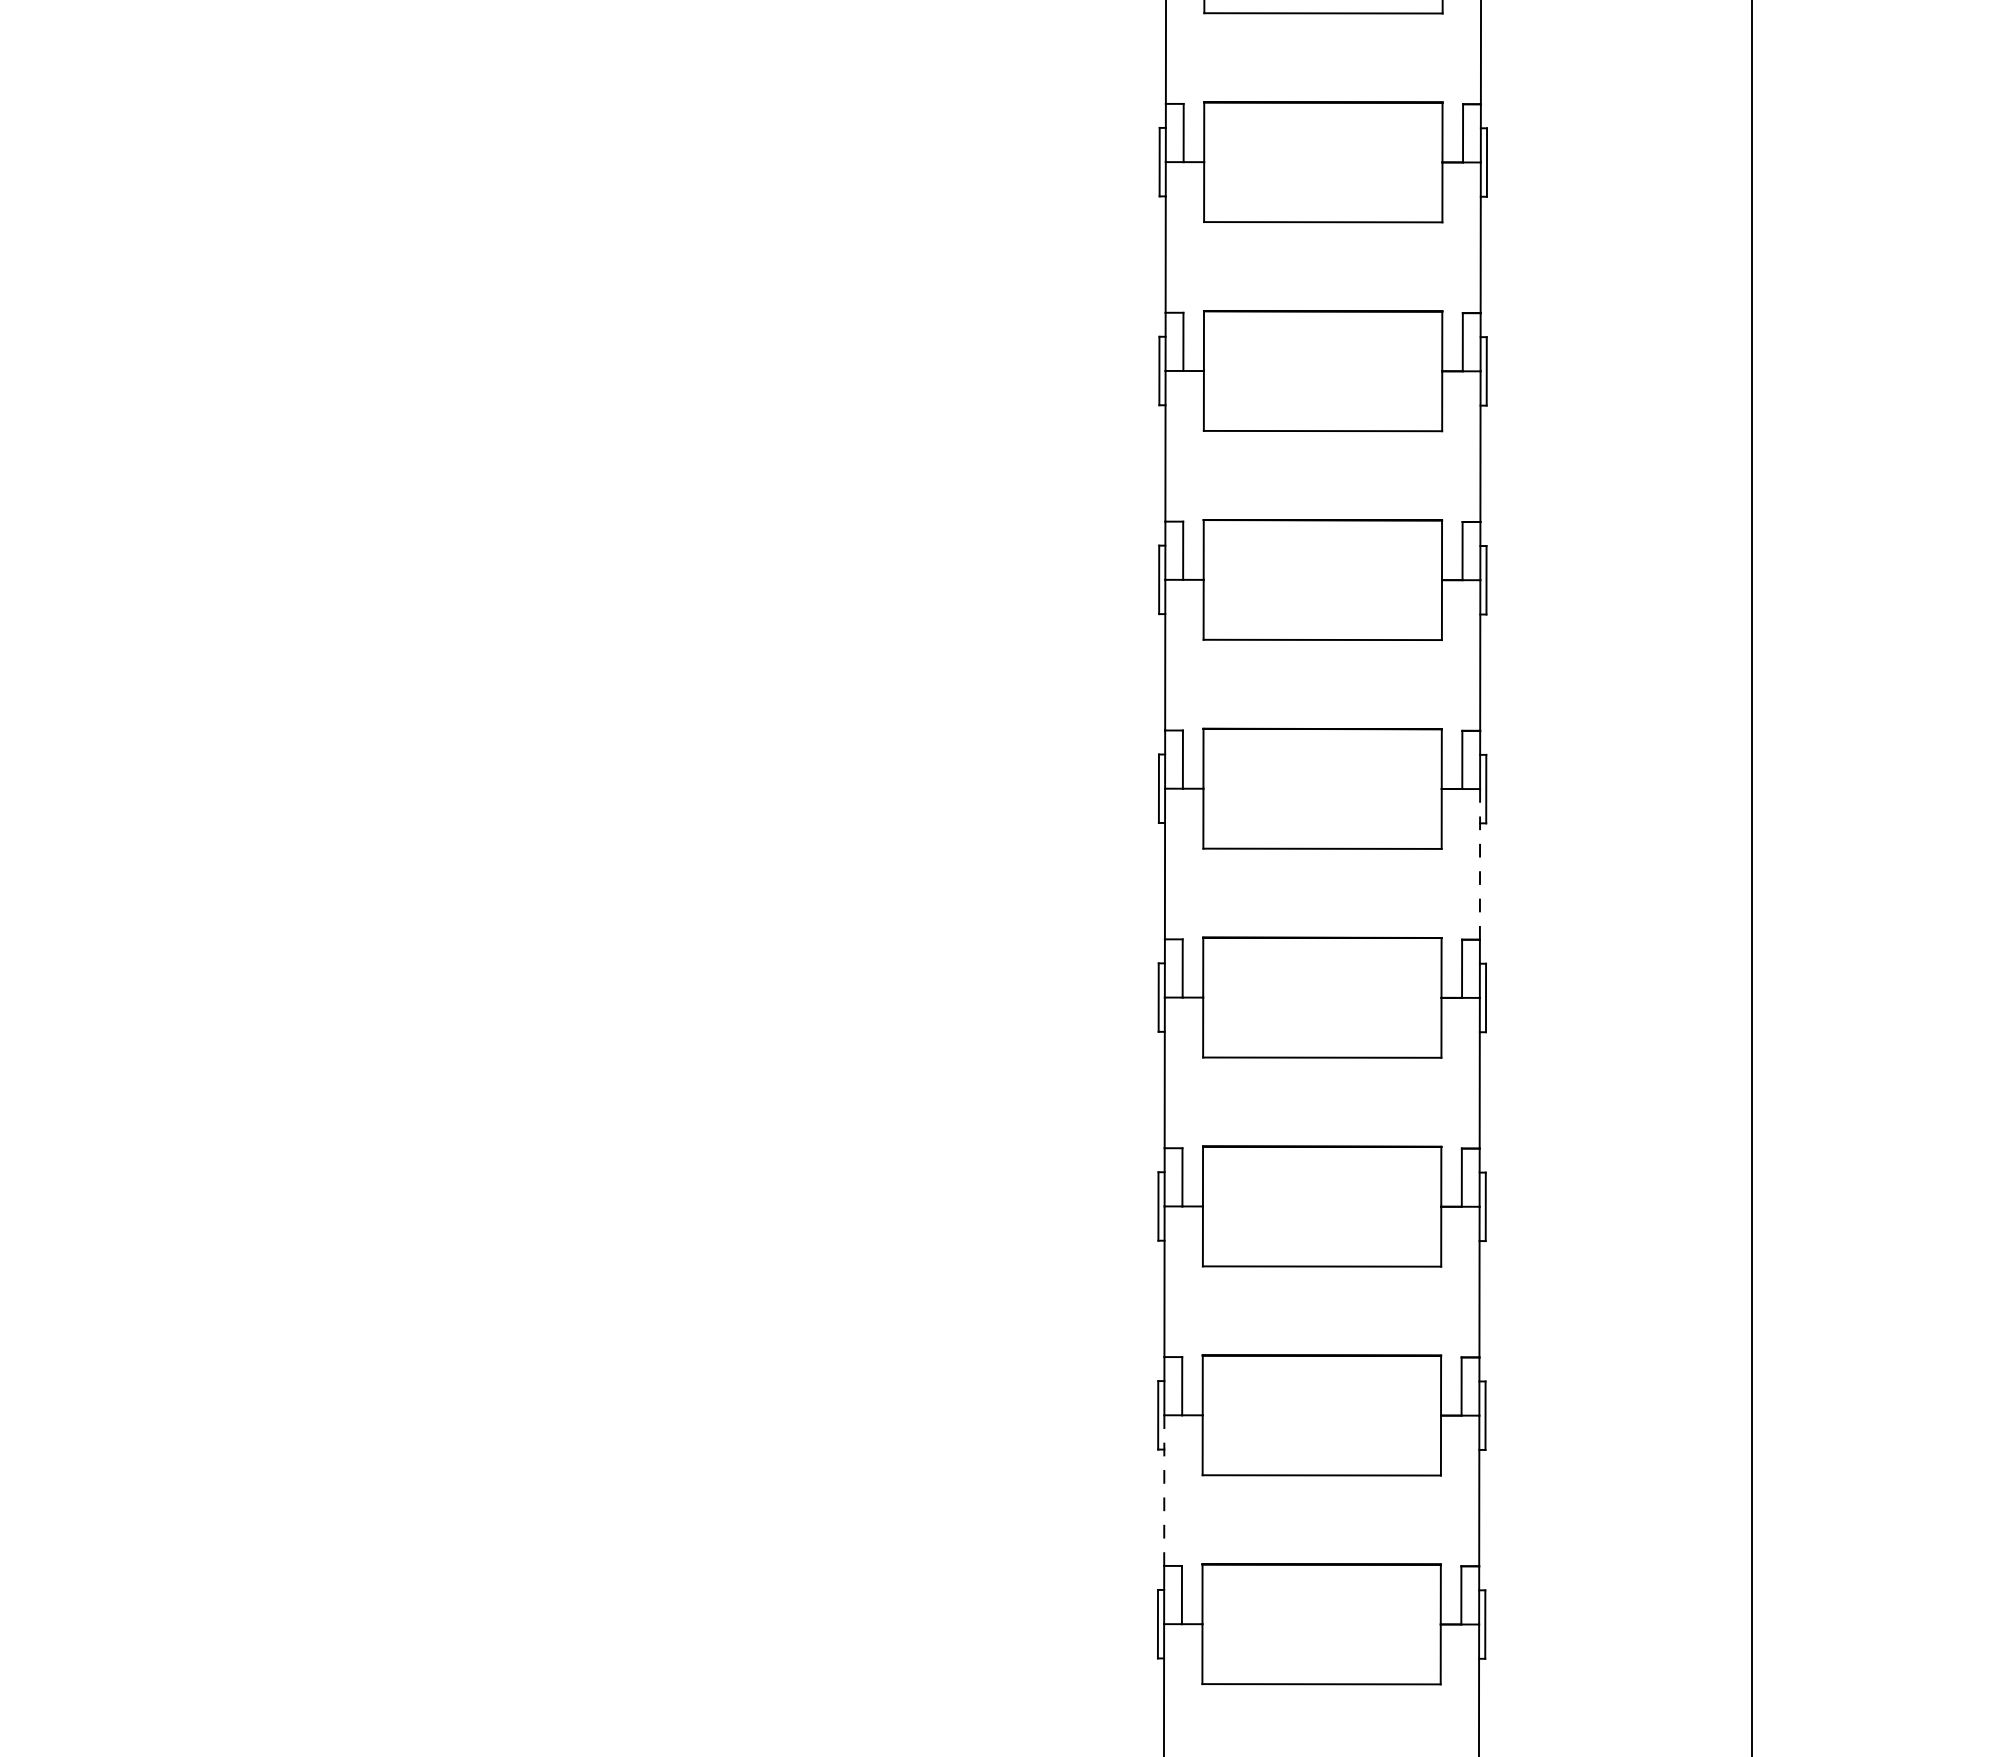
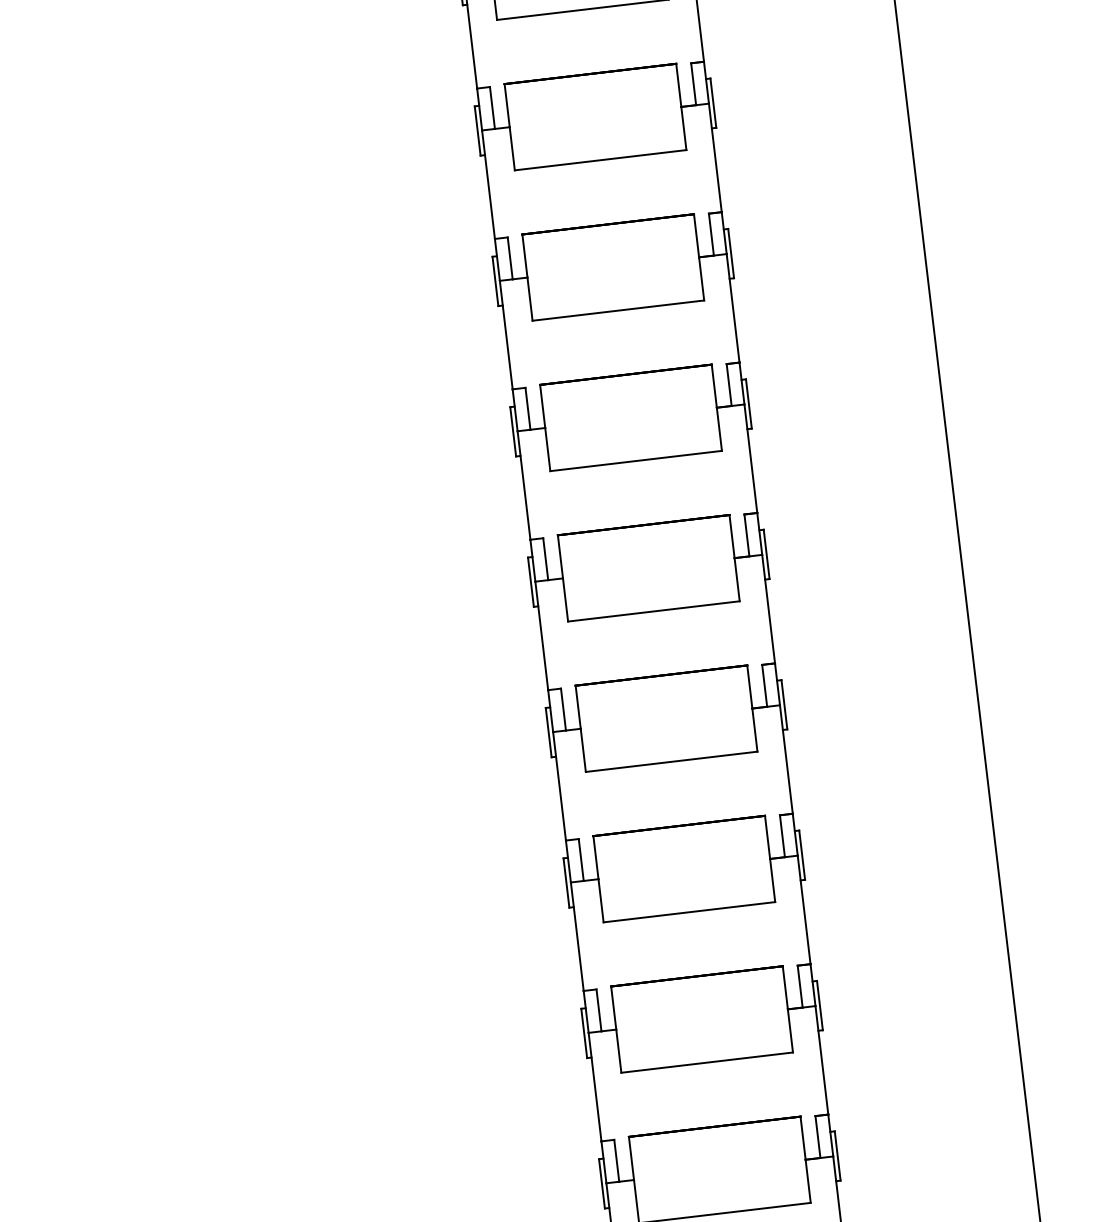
line: (1480, 864) -> (768, 609), dashed -> solid
line: (1164, 1490) -> (595, 1087), dashed -> solid

